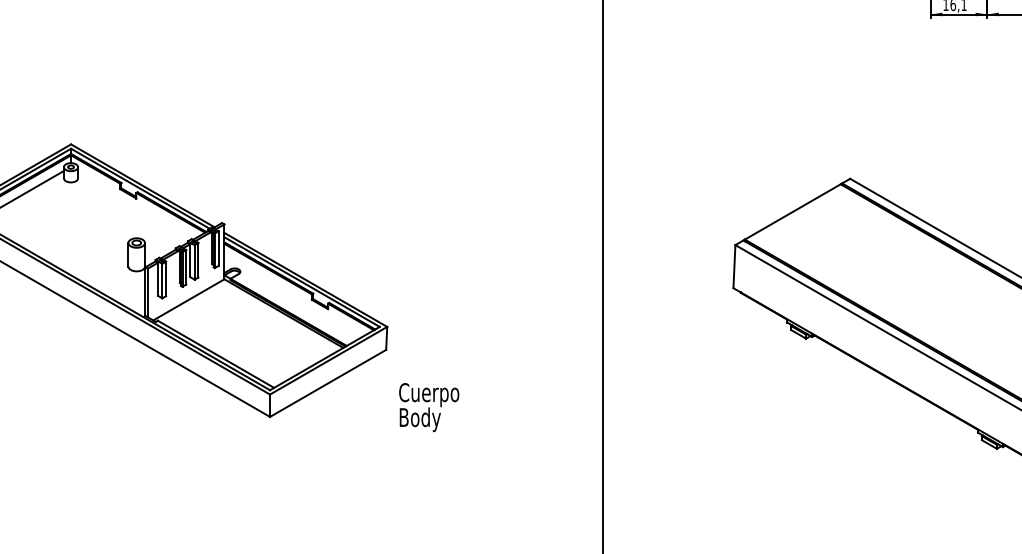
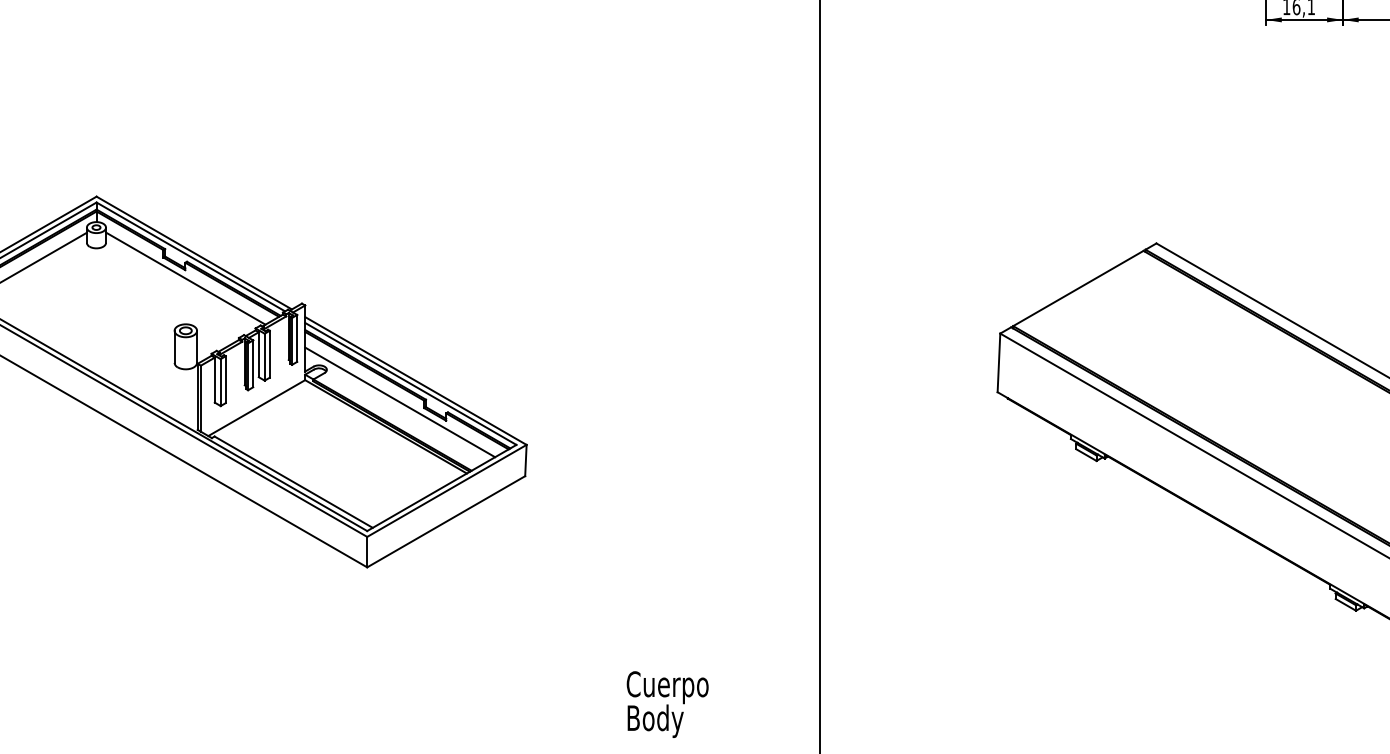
line: (136, 204) -> (185, 278), added
line: (294, 295) -> (400, 402), added
text: (429, 407) -> (667, 704), moved

